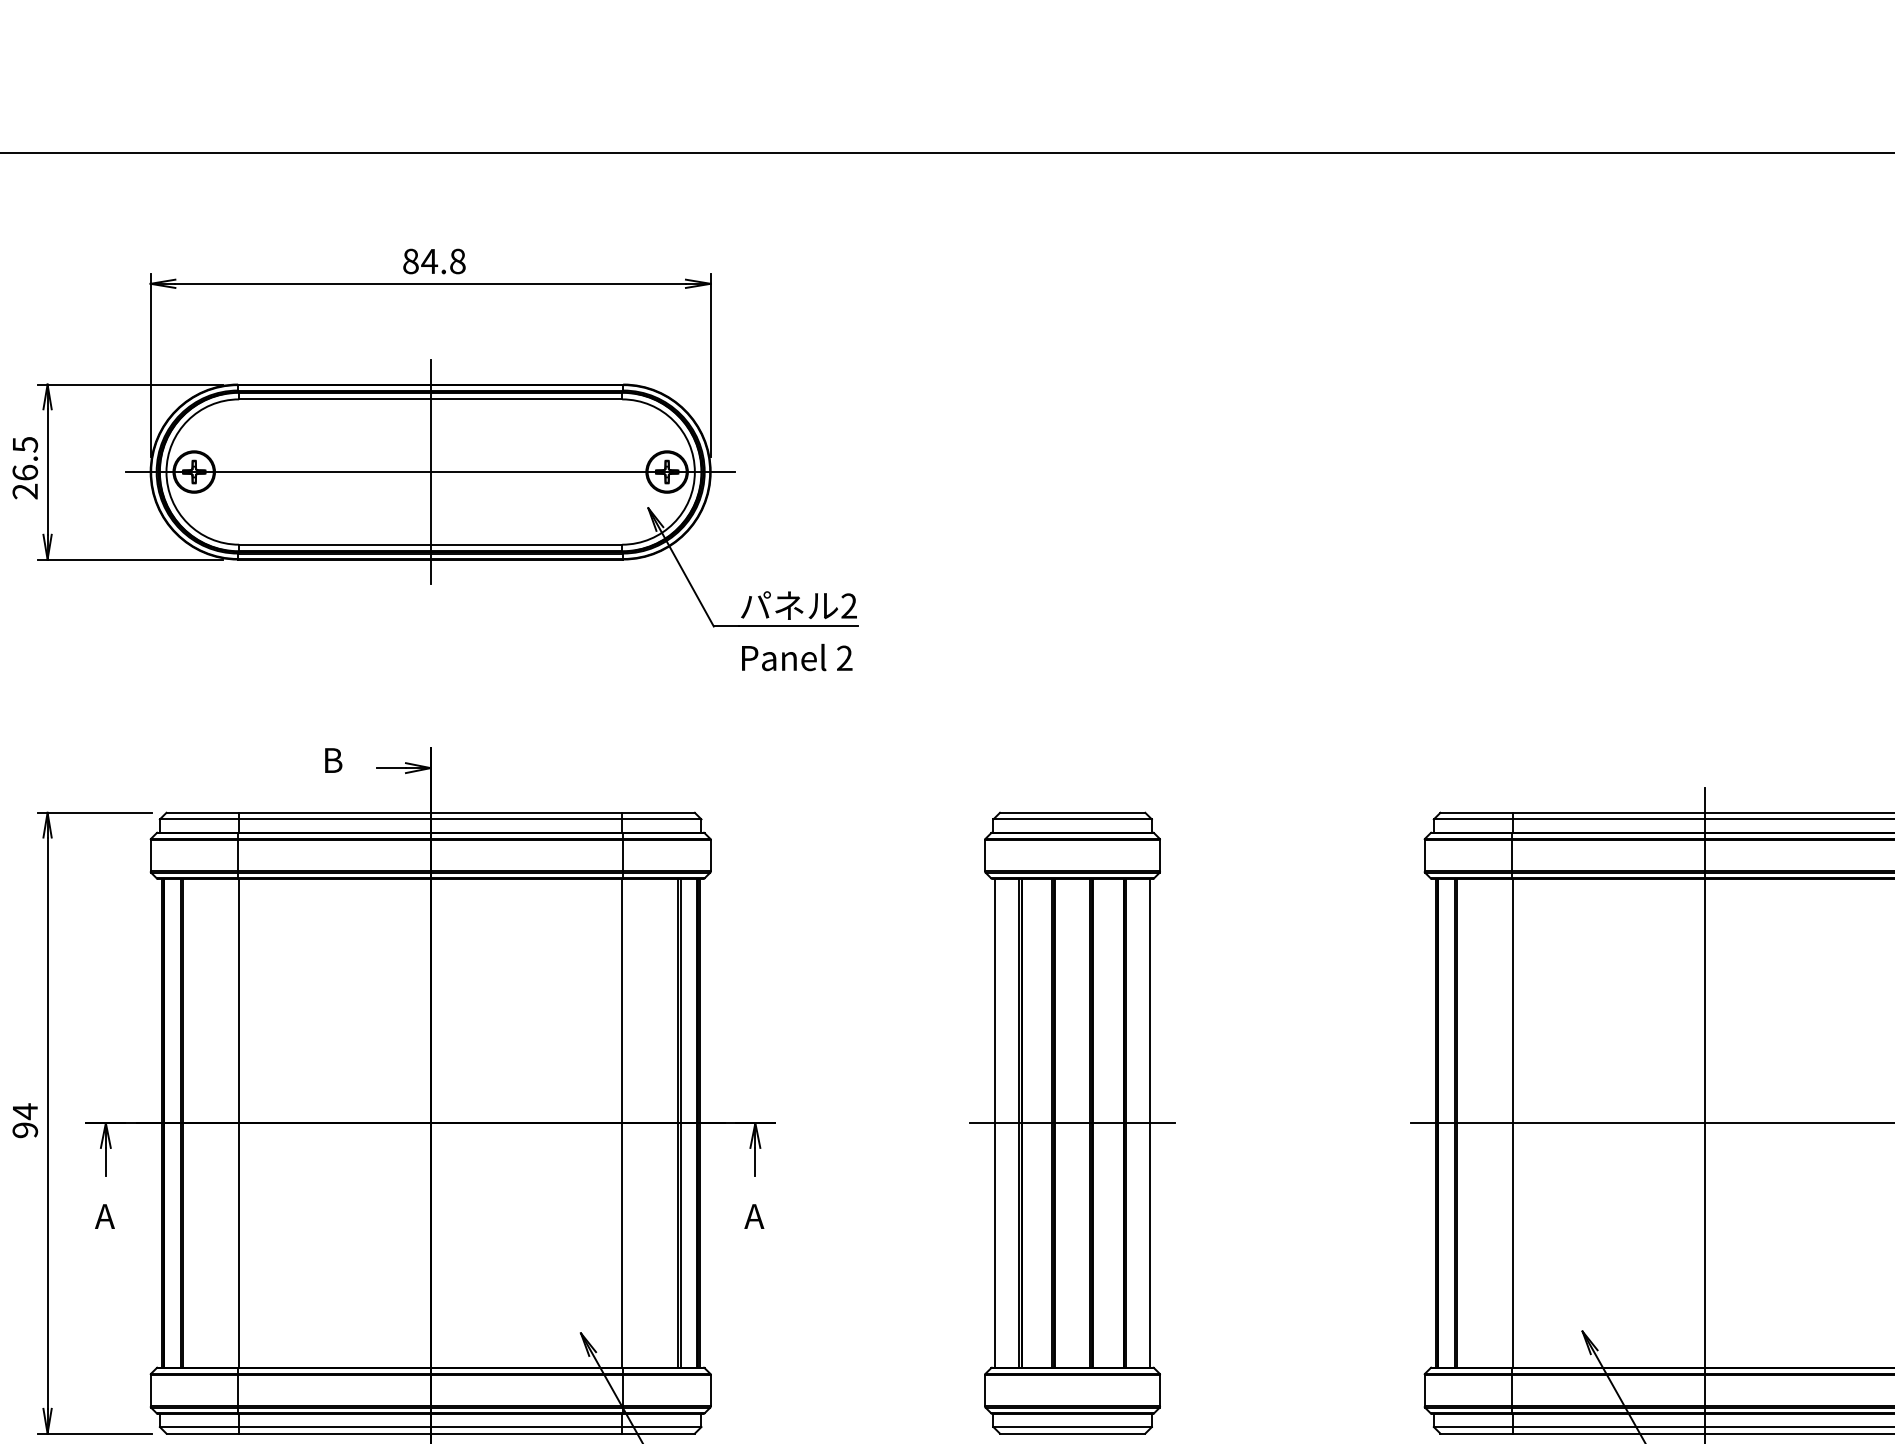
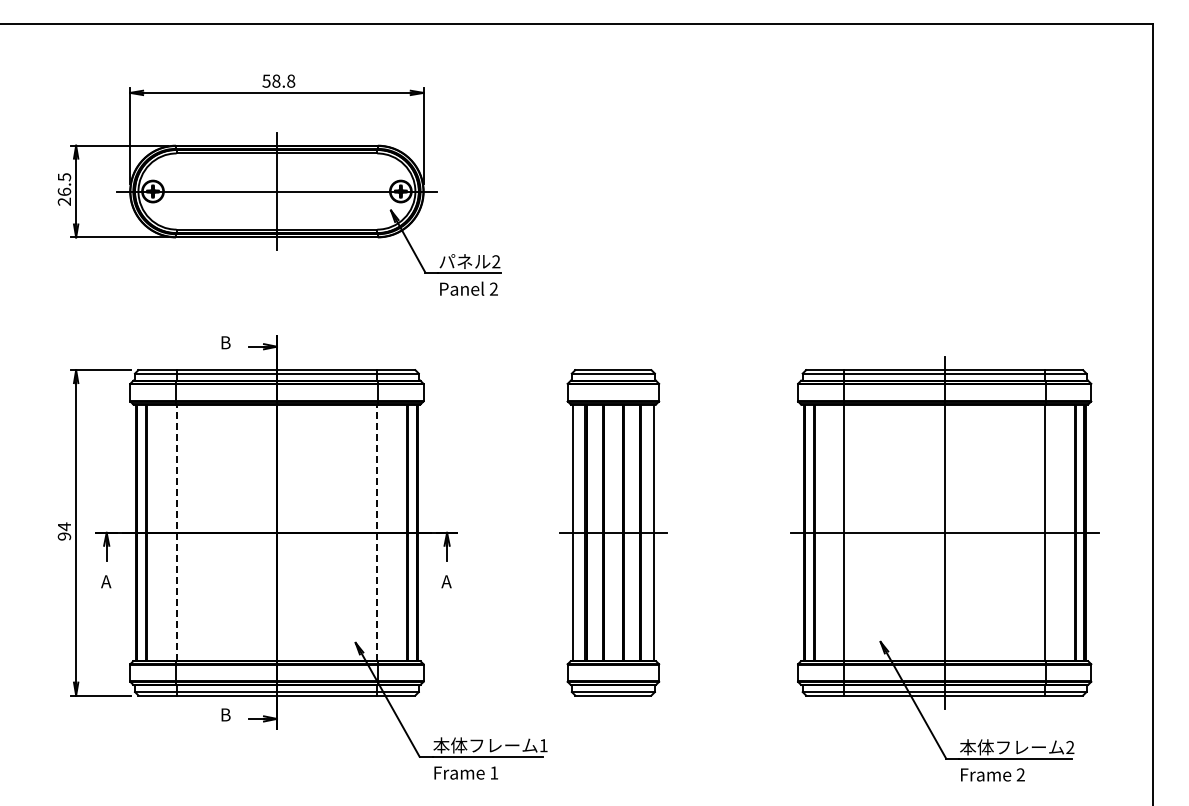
text: (420, 260) -> (271, 80), 84.8 -> 58.8
line: (239, 1122) -> (176, 532), solid -> dashed
line: (622, 1122) -> (377, 532), solid -> dashed

